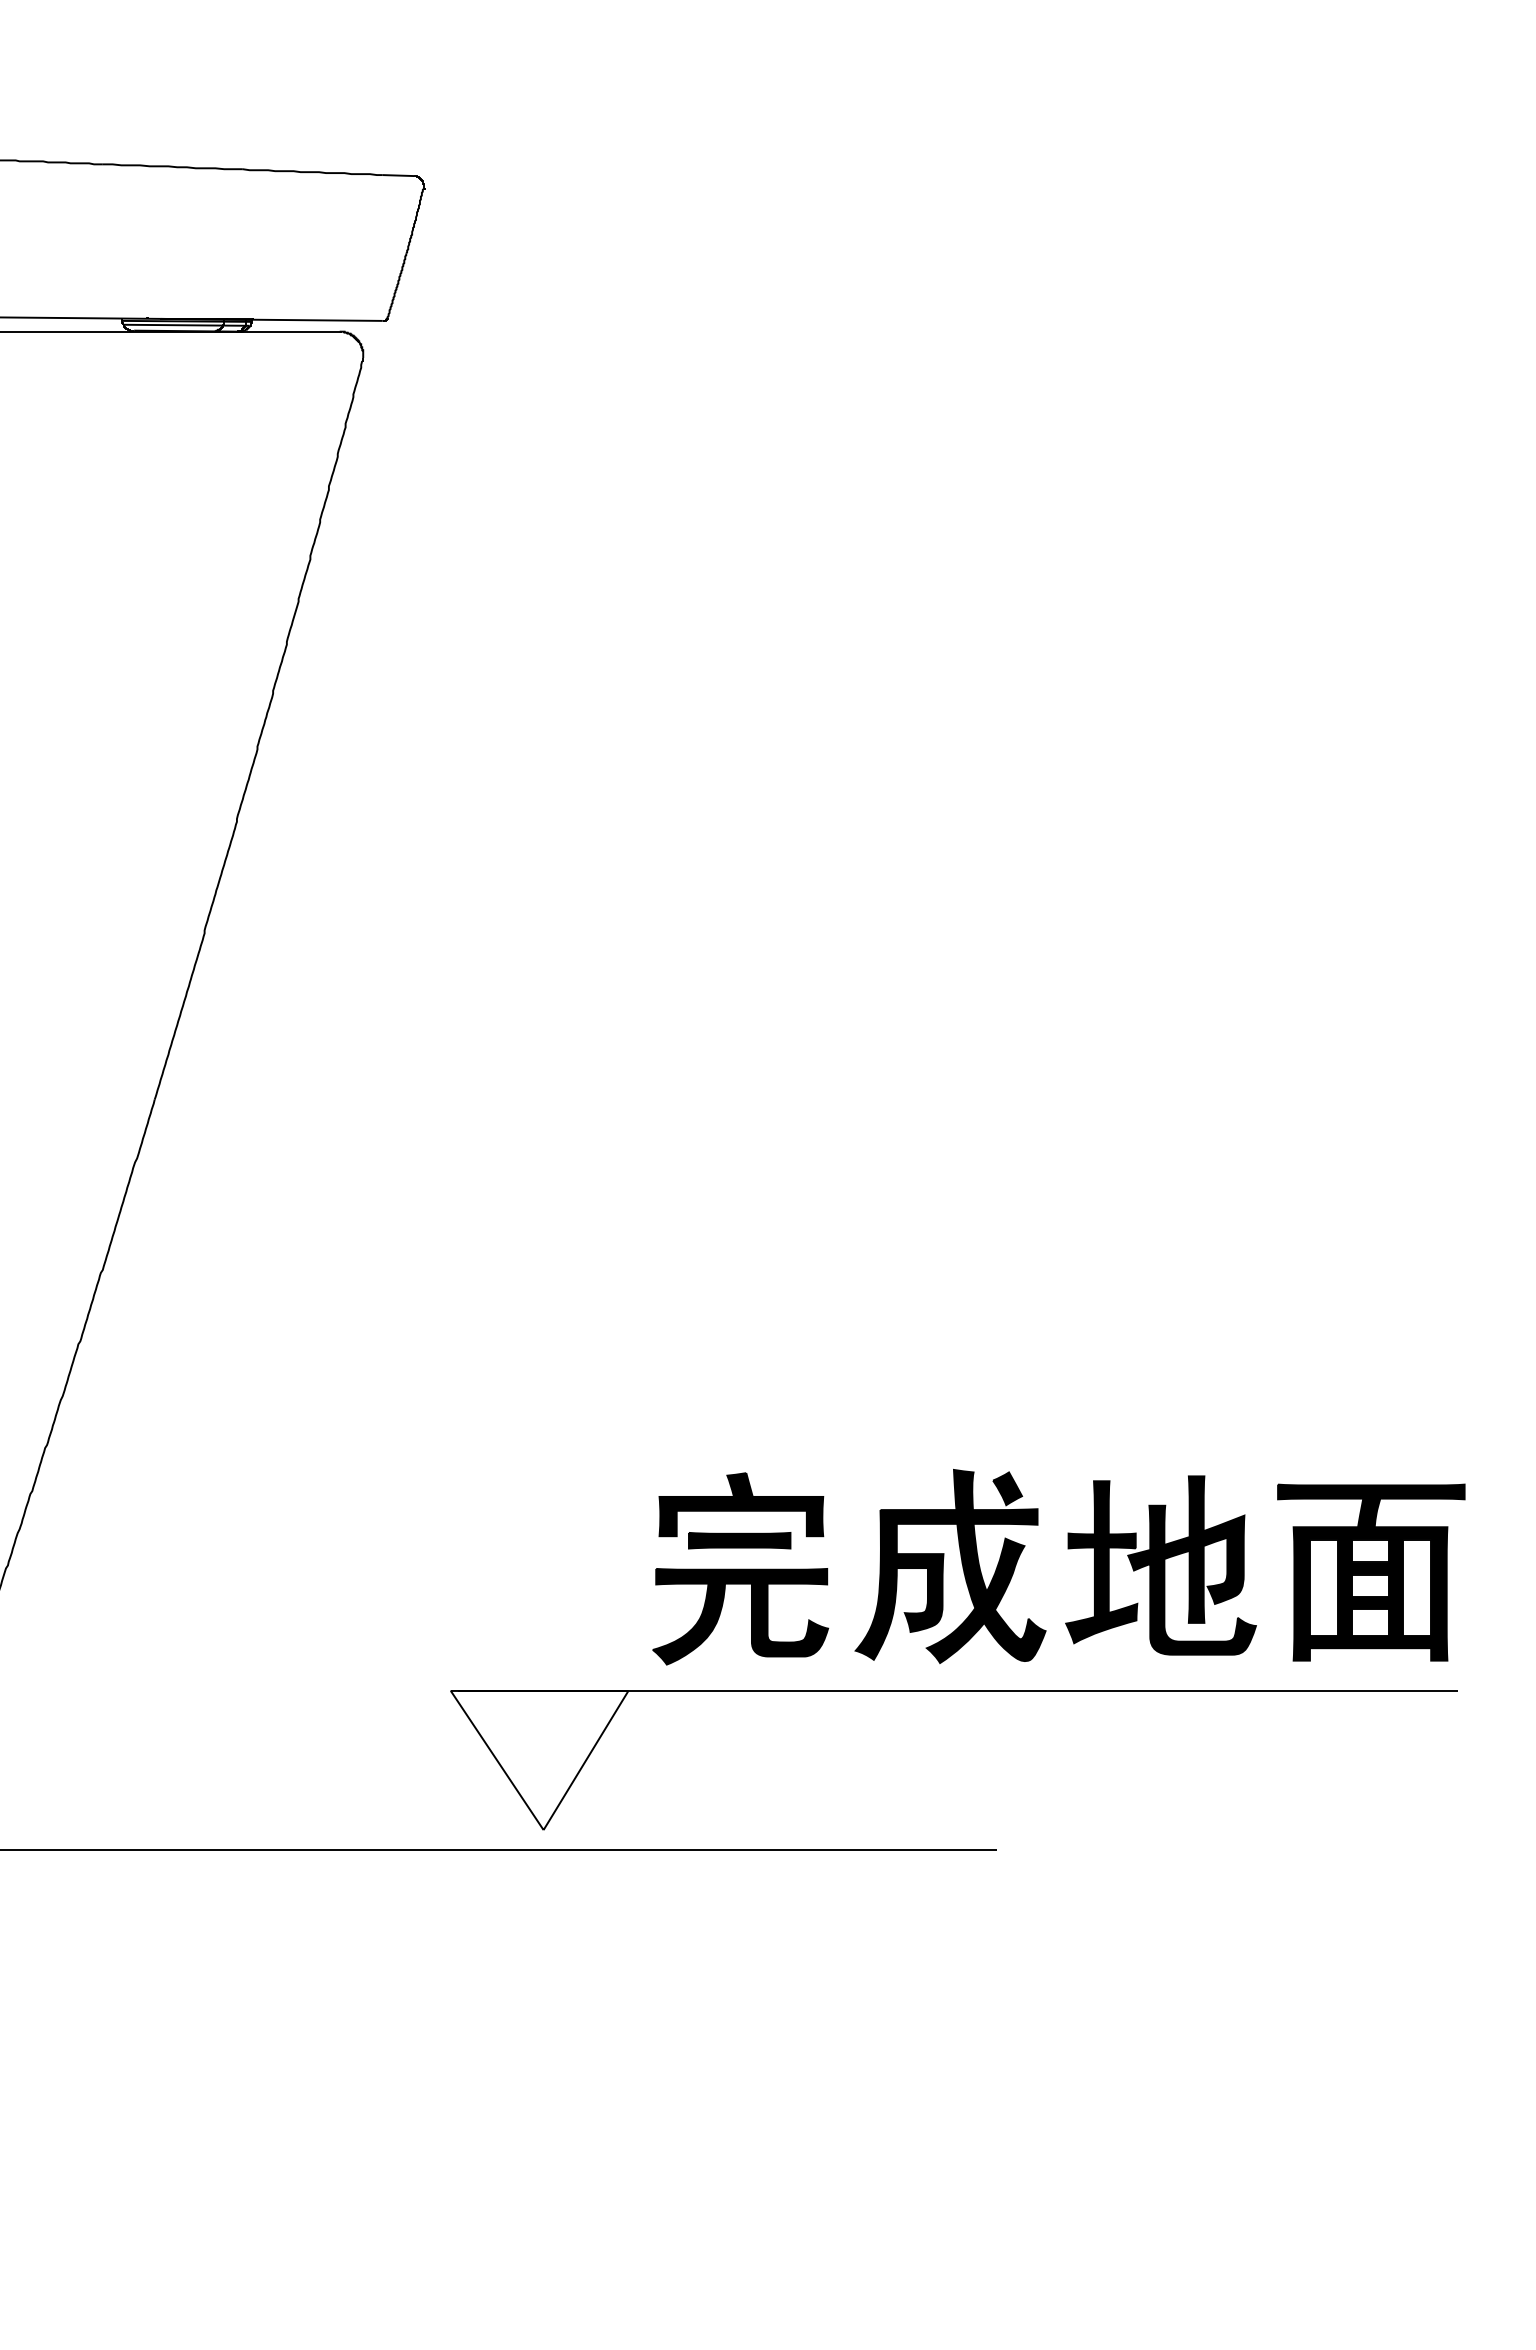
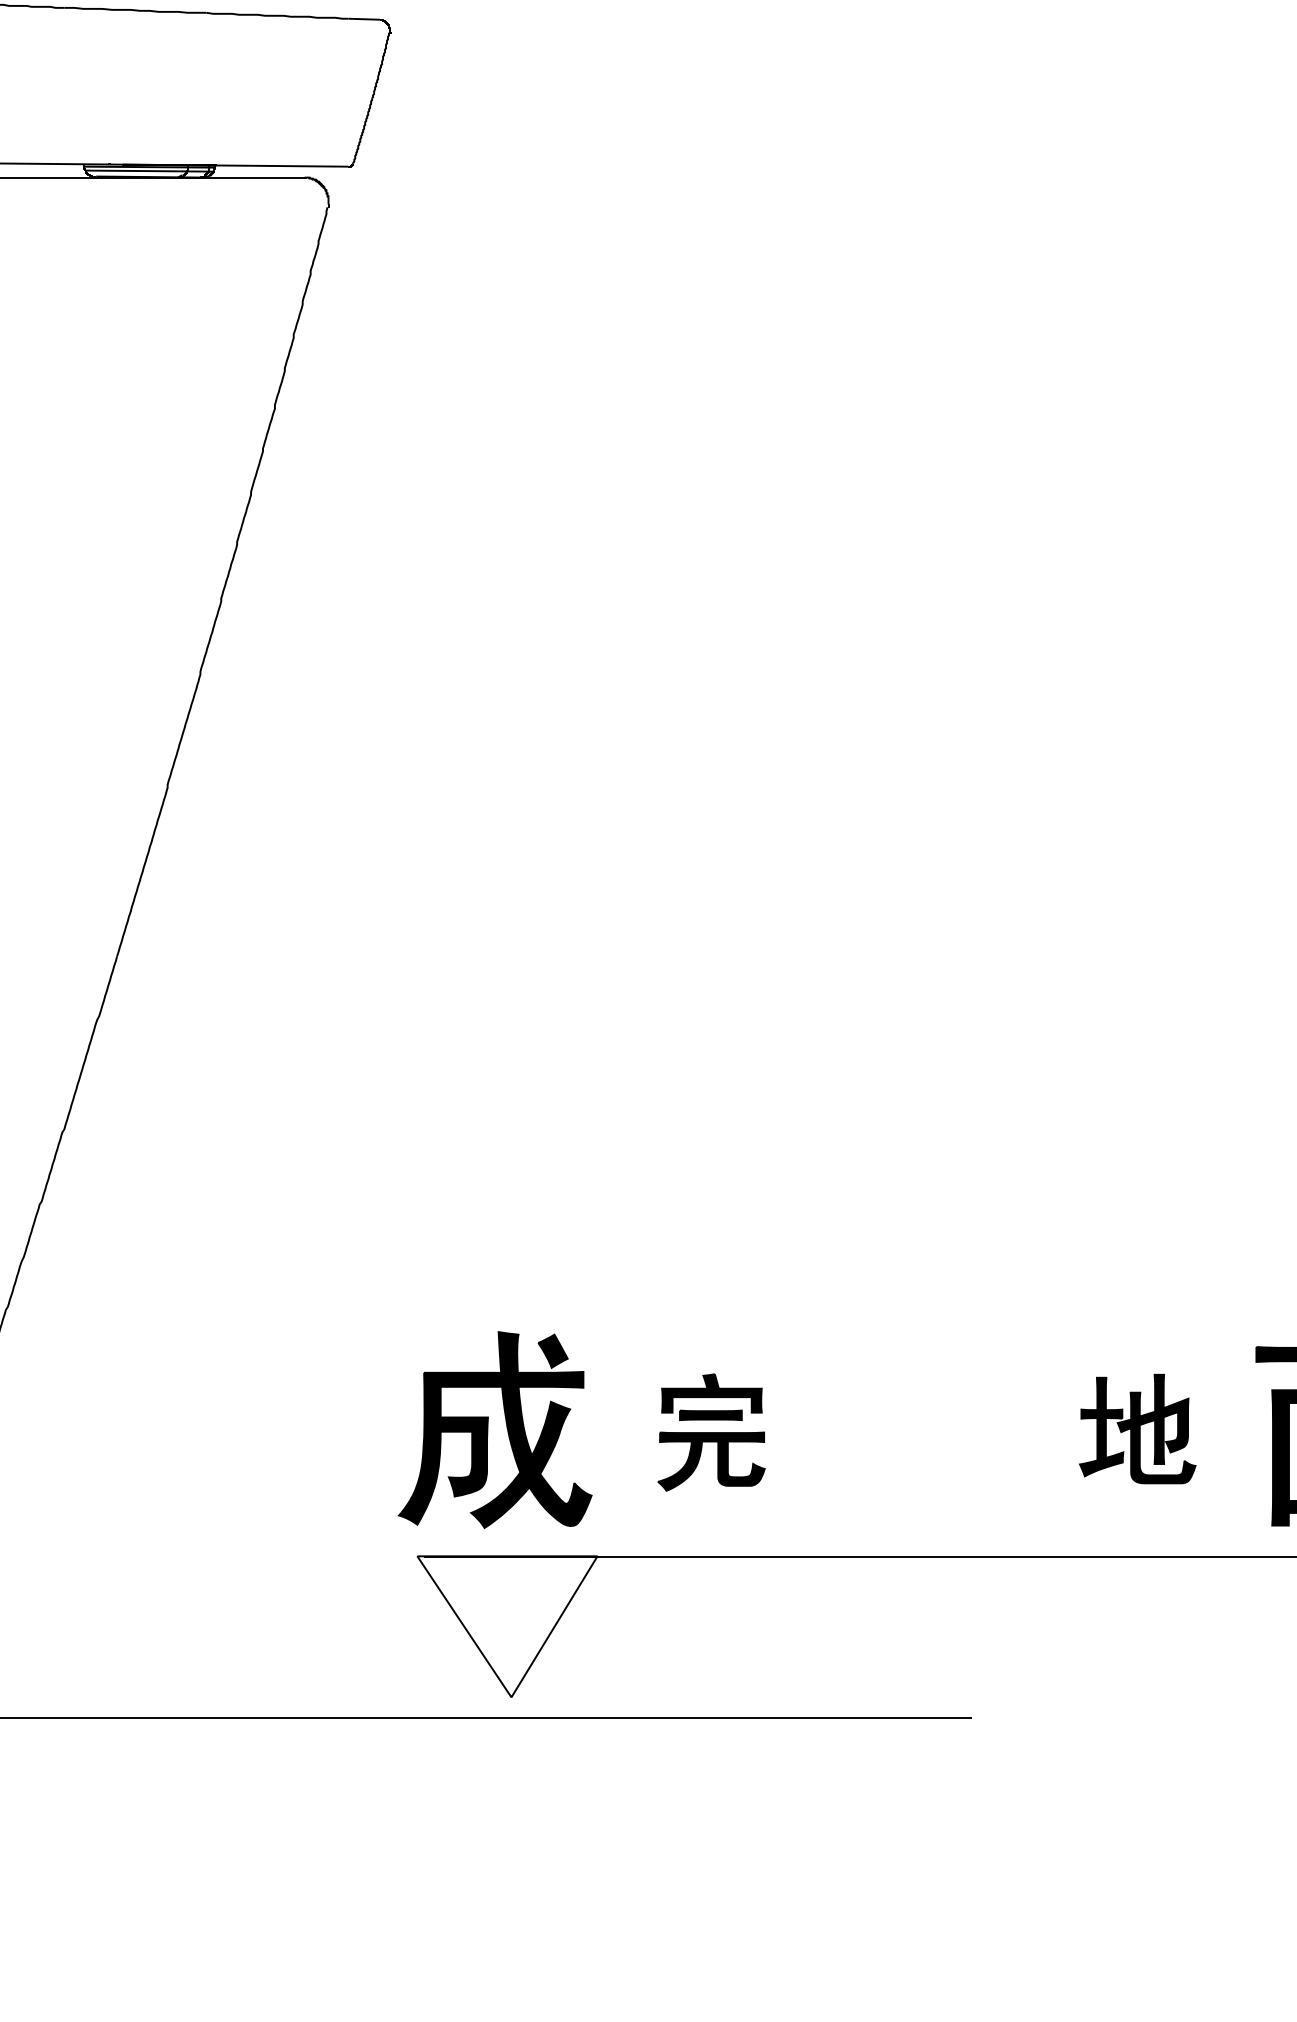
part: (1160, 1565) -> (1137, 1429), size x0.6
part: (943, 1566) -> (488, 1430), moved
part: (740, 1568) -> (711, 1432), size x0.6

